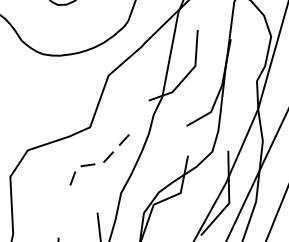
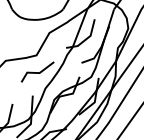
line: (96, 163) -> (36, 72), dashed -> solid

